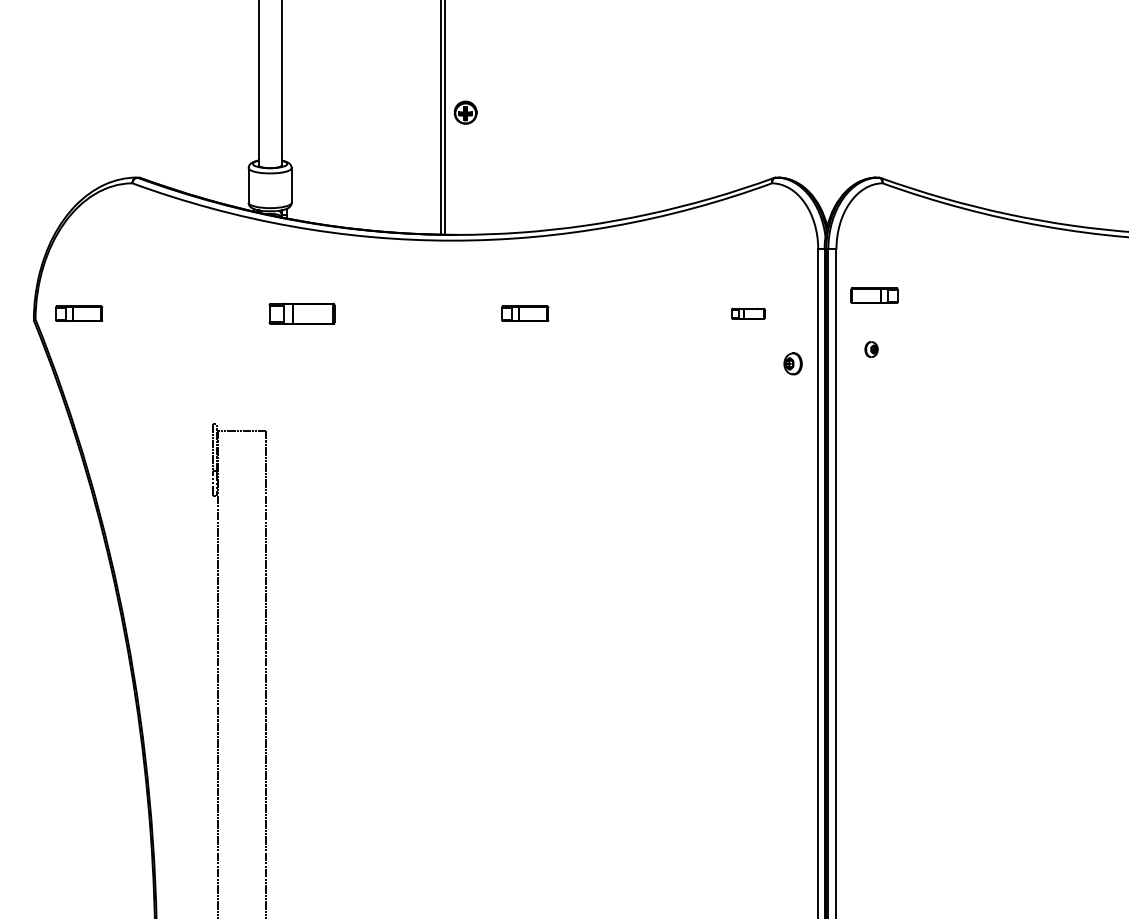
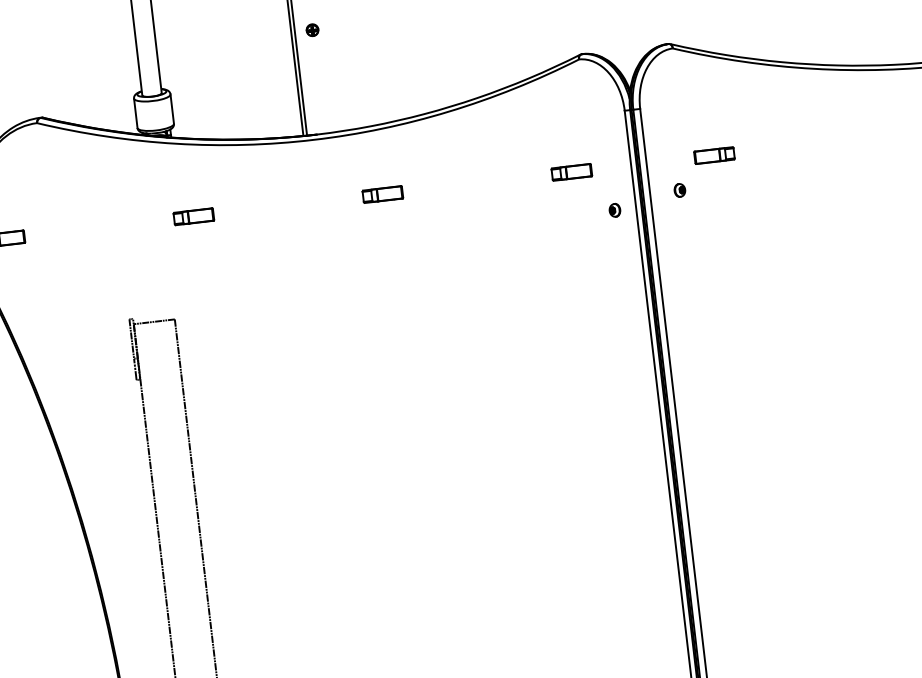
part: (465, 112) -> (312, 29), size x0.62
part: (874, 295) -> (714, 155), moved
part: (302, 313) -> (194, 216), size x0.71
part: (748, 313) -> (572, 172), size x1.43
part: (793, 363) -> (615, 210), size x0.71

